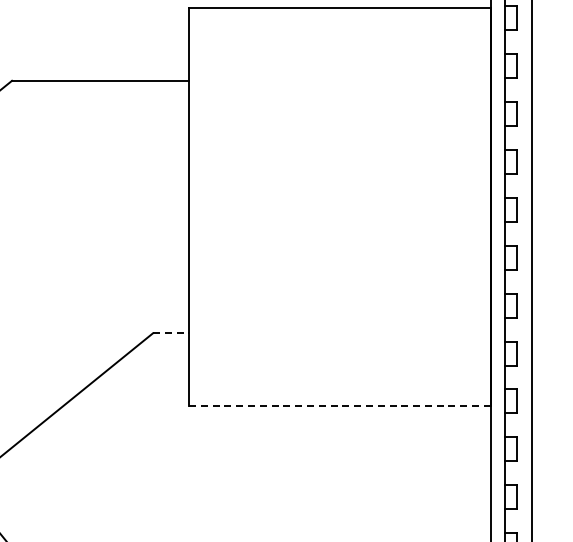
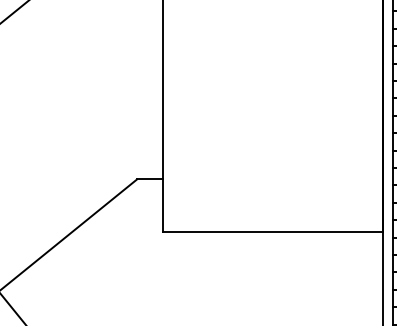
line: (170, 333) -> (149, 179), dashed -> solid
line: (339, 406) -> (272, 232), dashed -> solid

